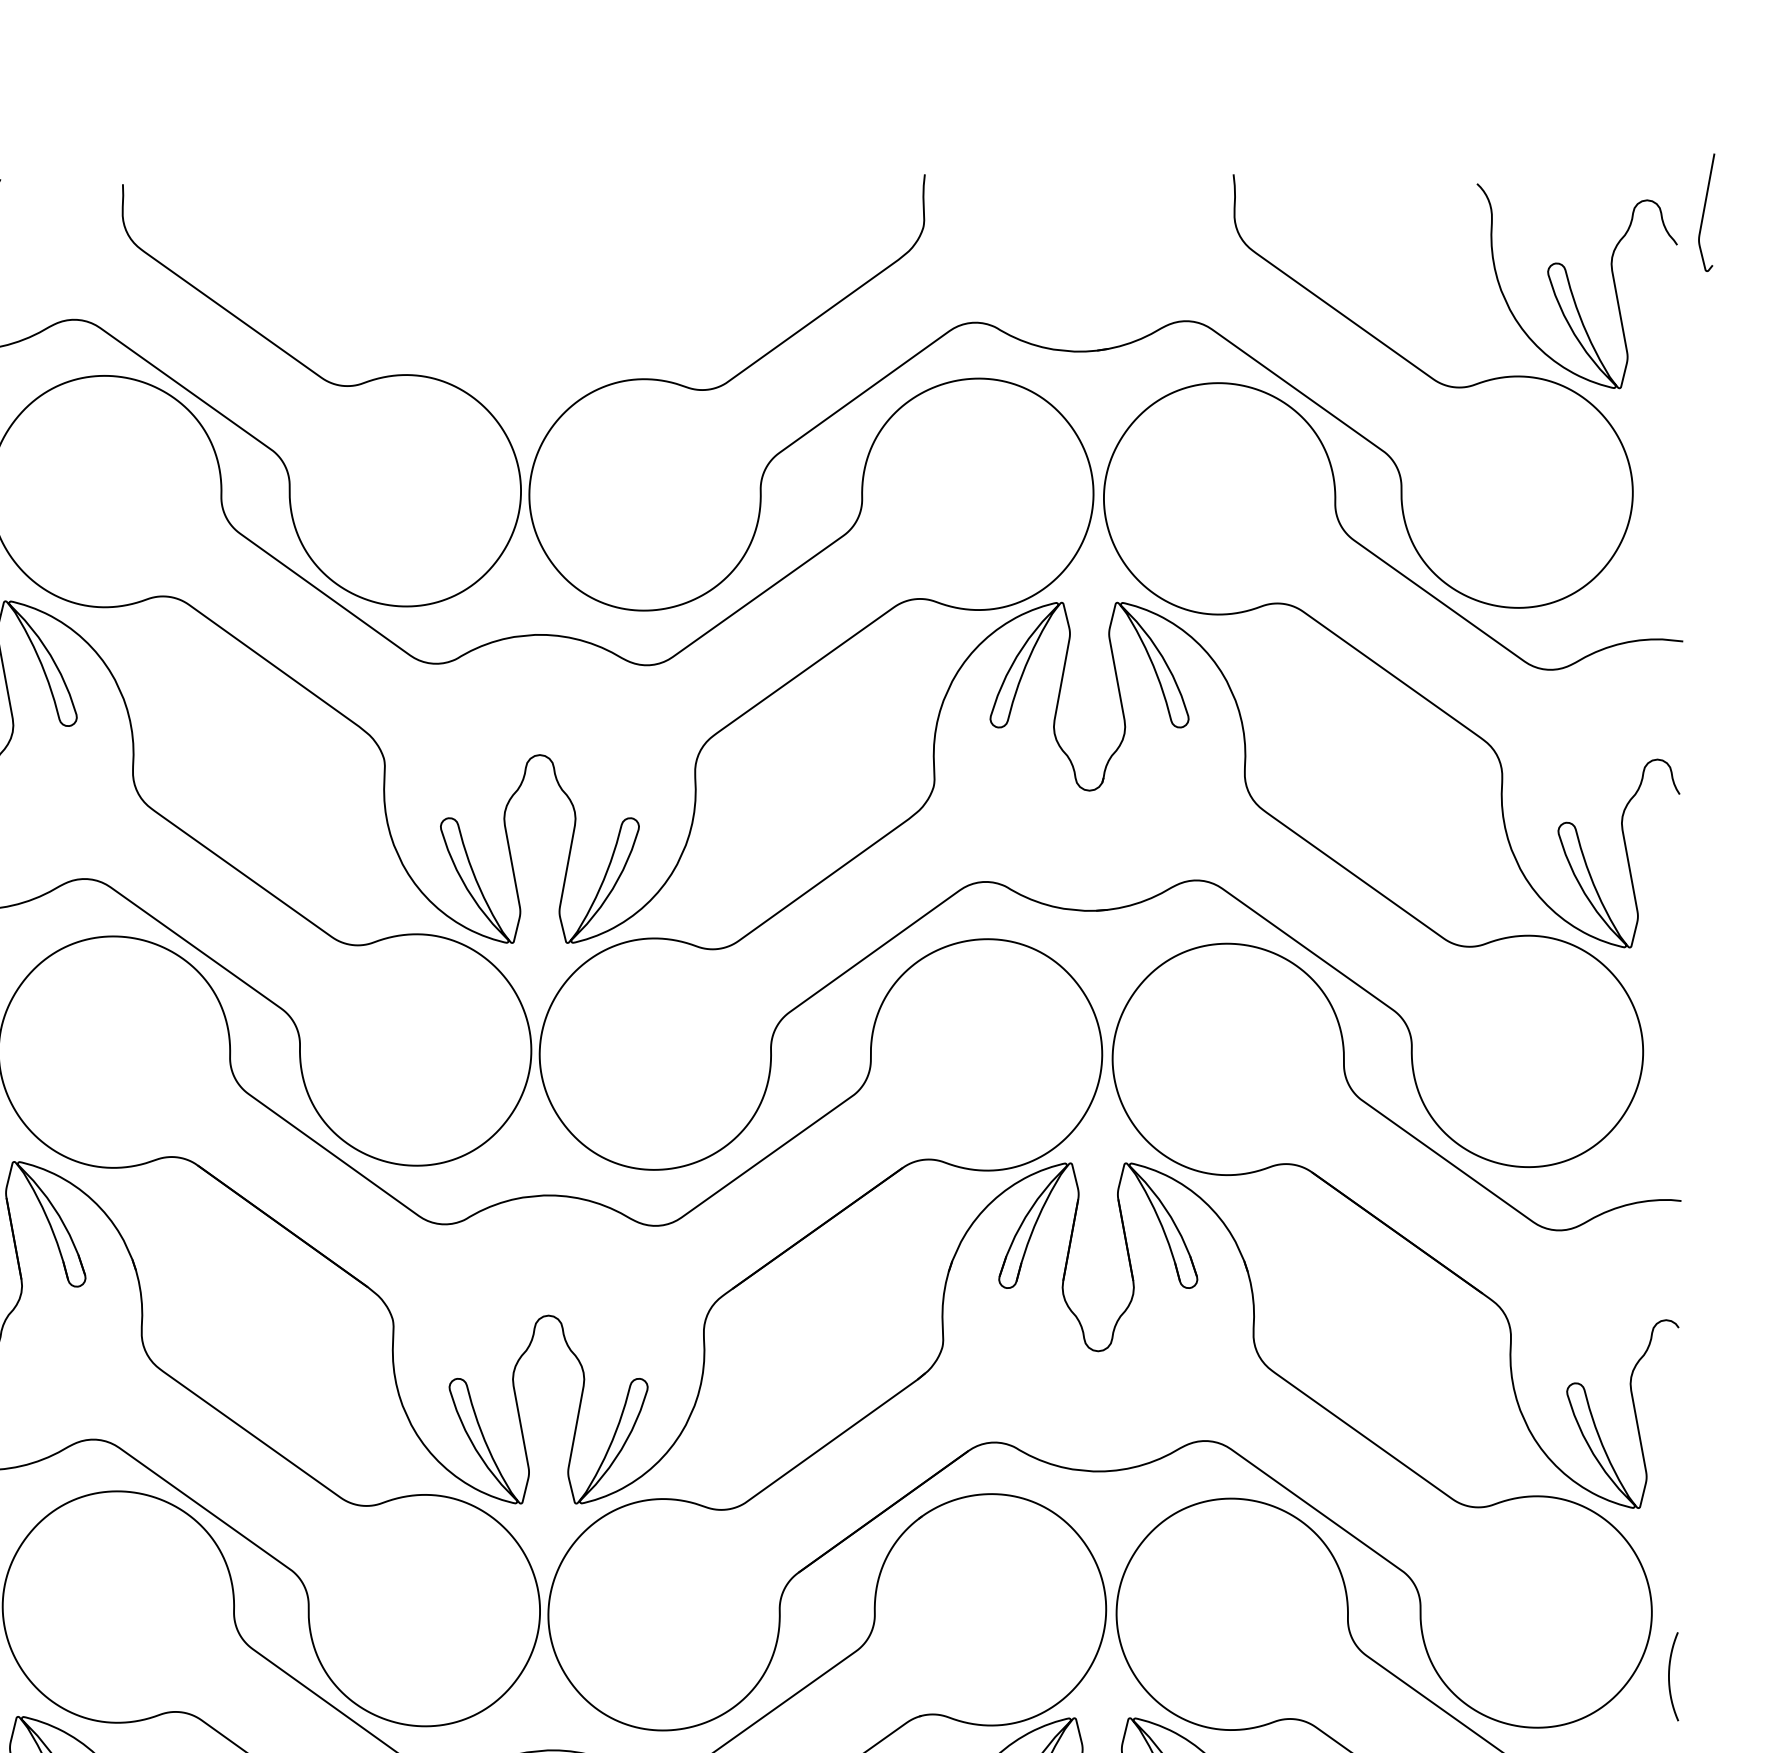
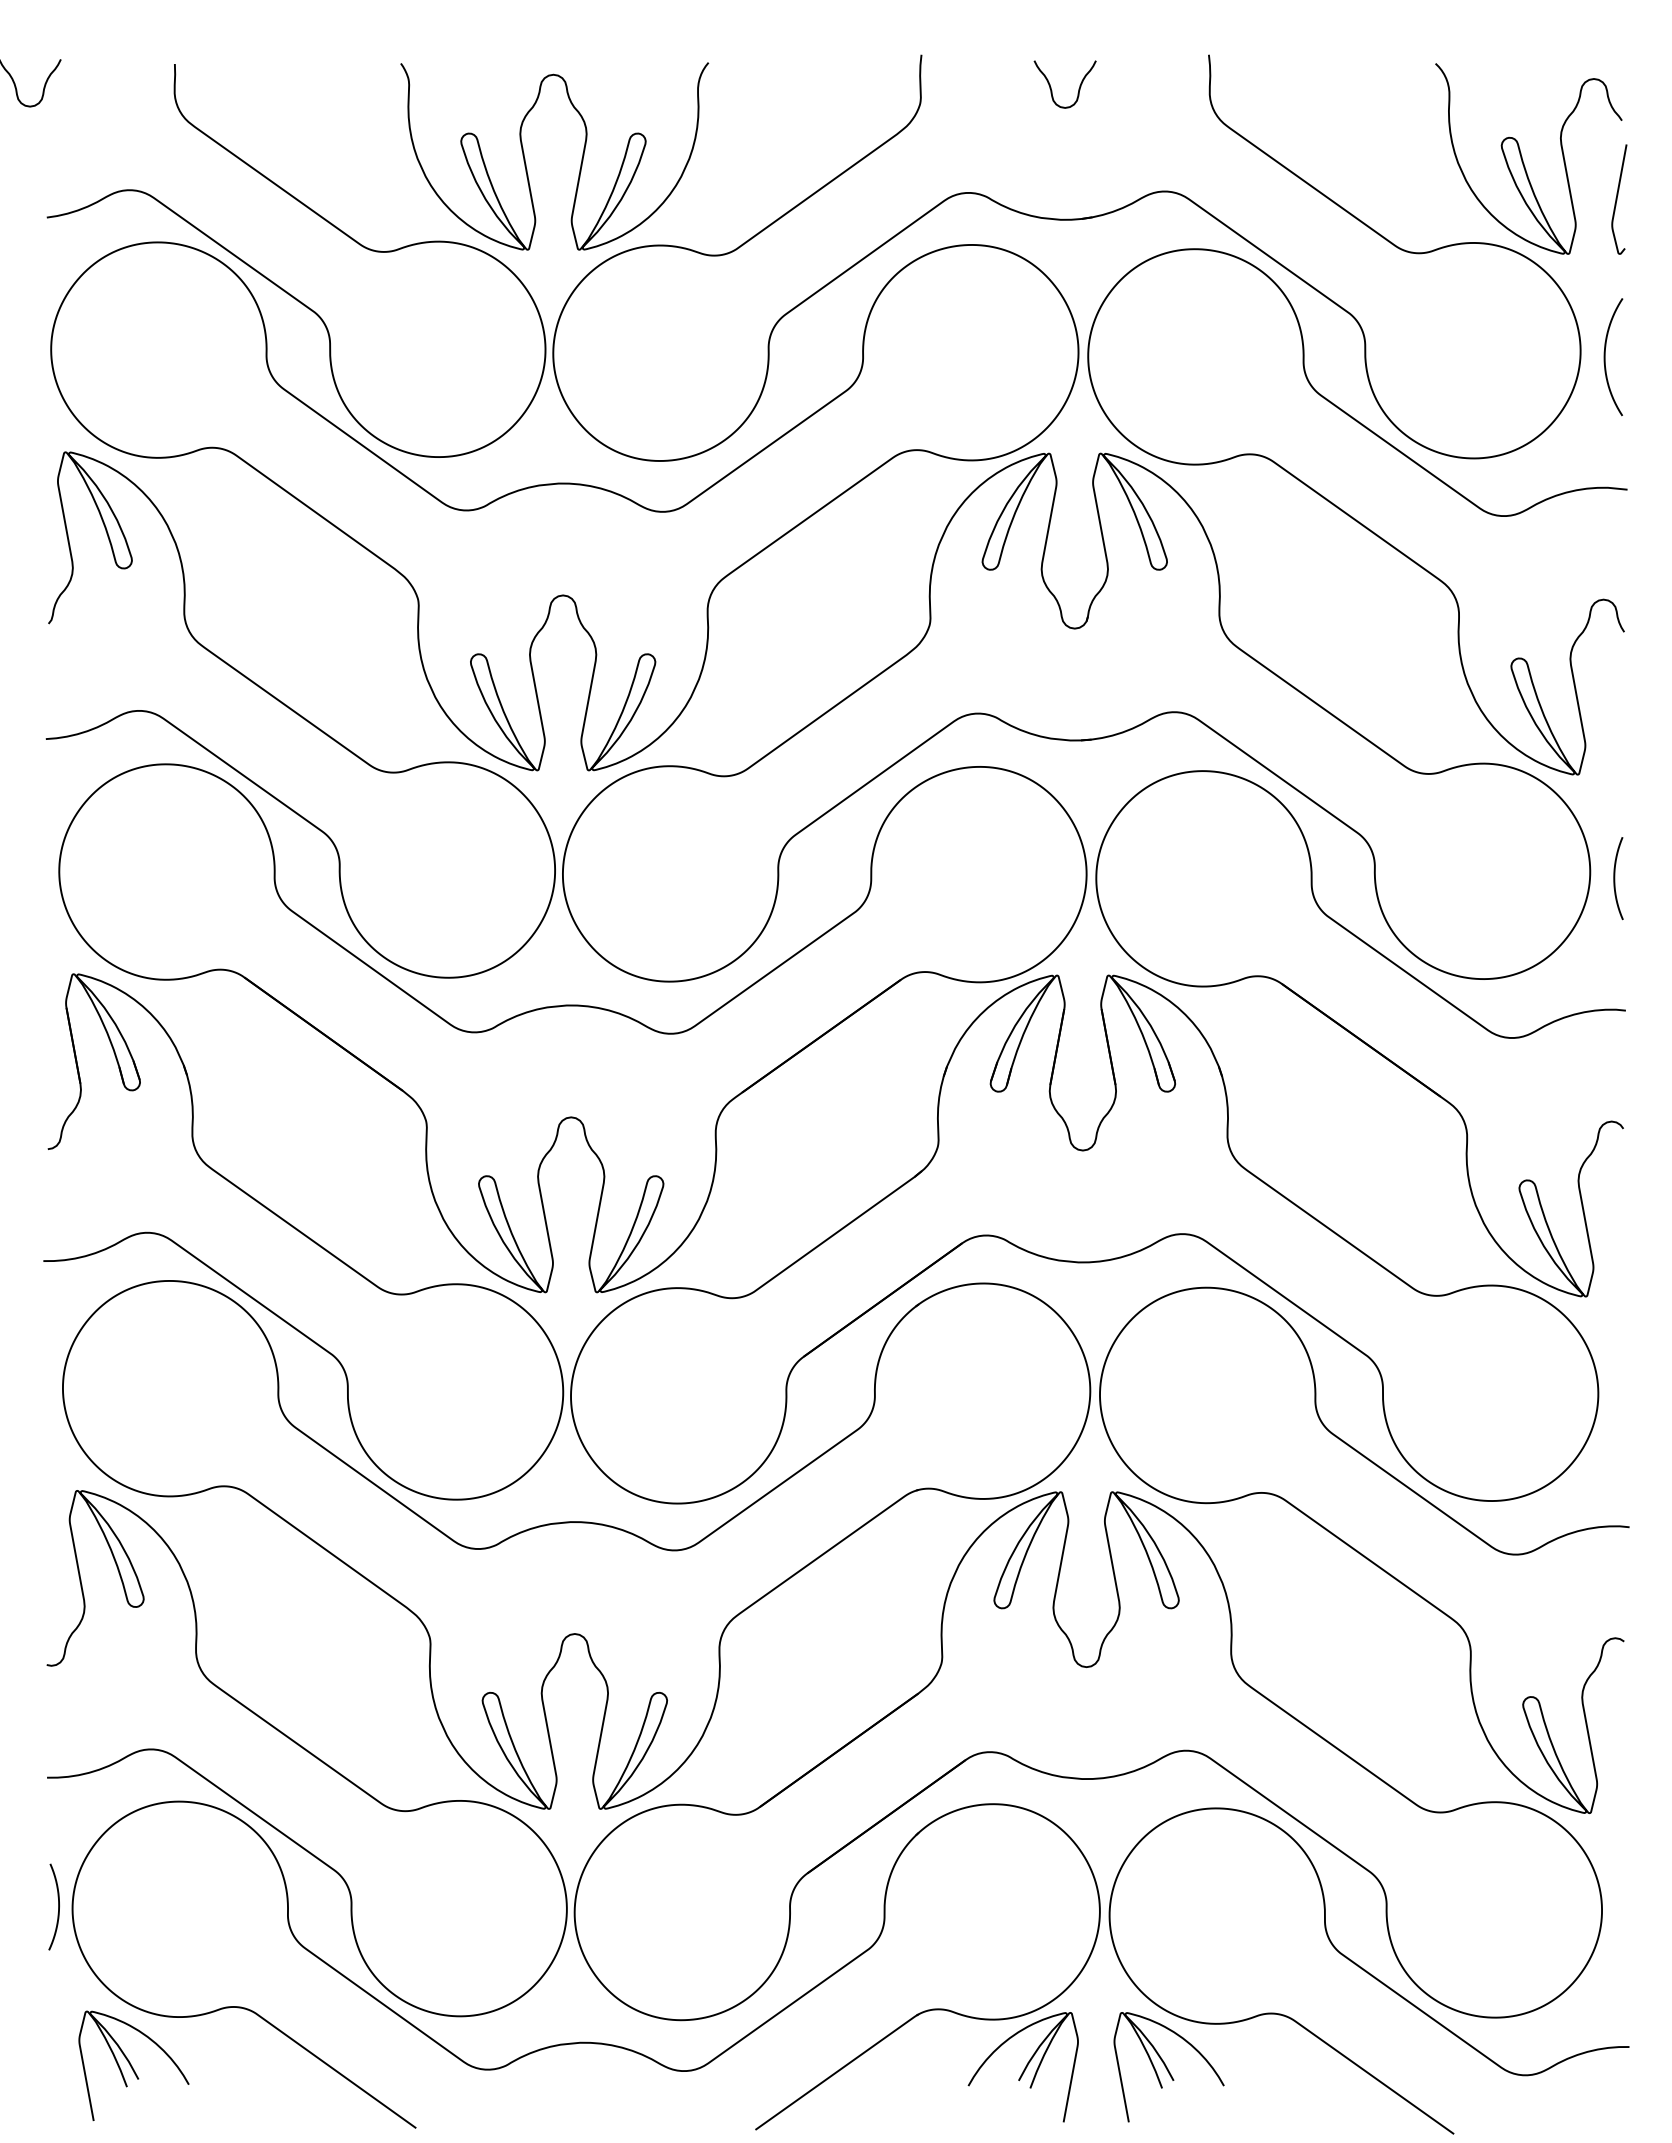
curve: (1064, 209) -> (1051, 87), added
curve: (1704, 212) -> (1617, 199), moved
curve: (558, 291) -> (580, 163), added
curve: (1659, 499) -> (1605, 357), added
curve: (1670, 1676) -> (1615, 878), moved

